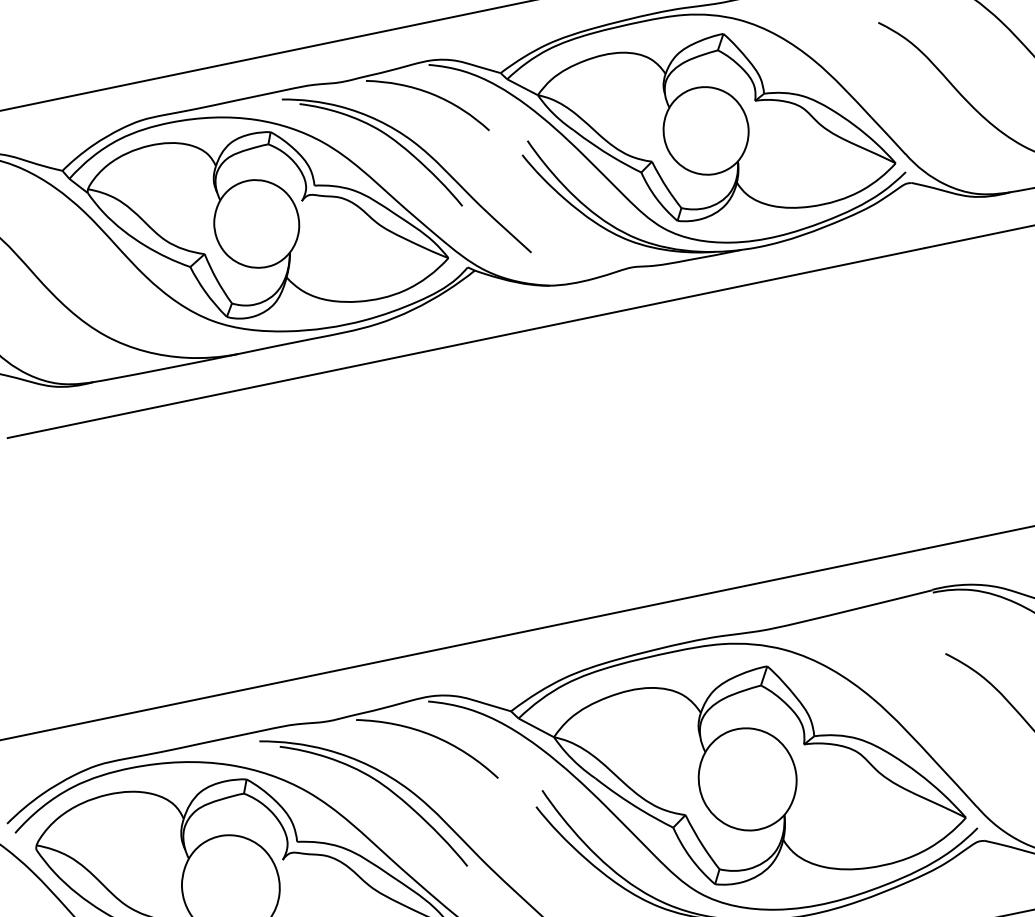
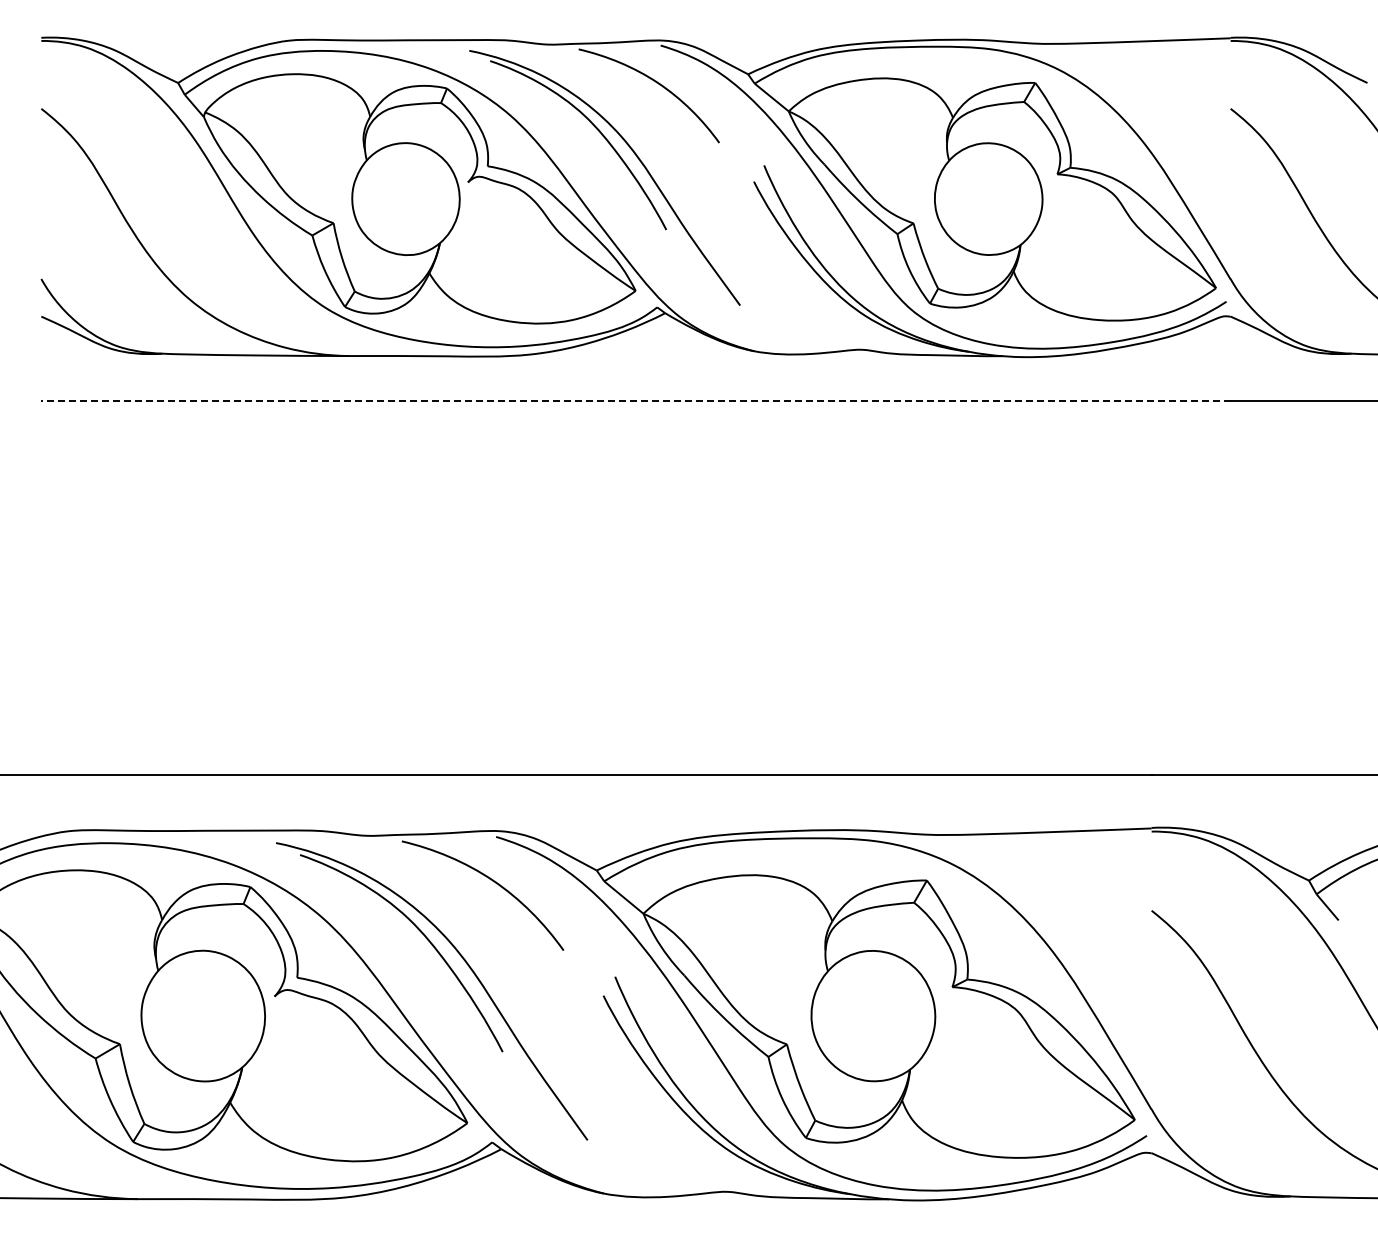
line: (466, 343) -> (635, 401), solid -> dashed

